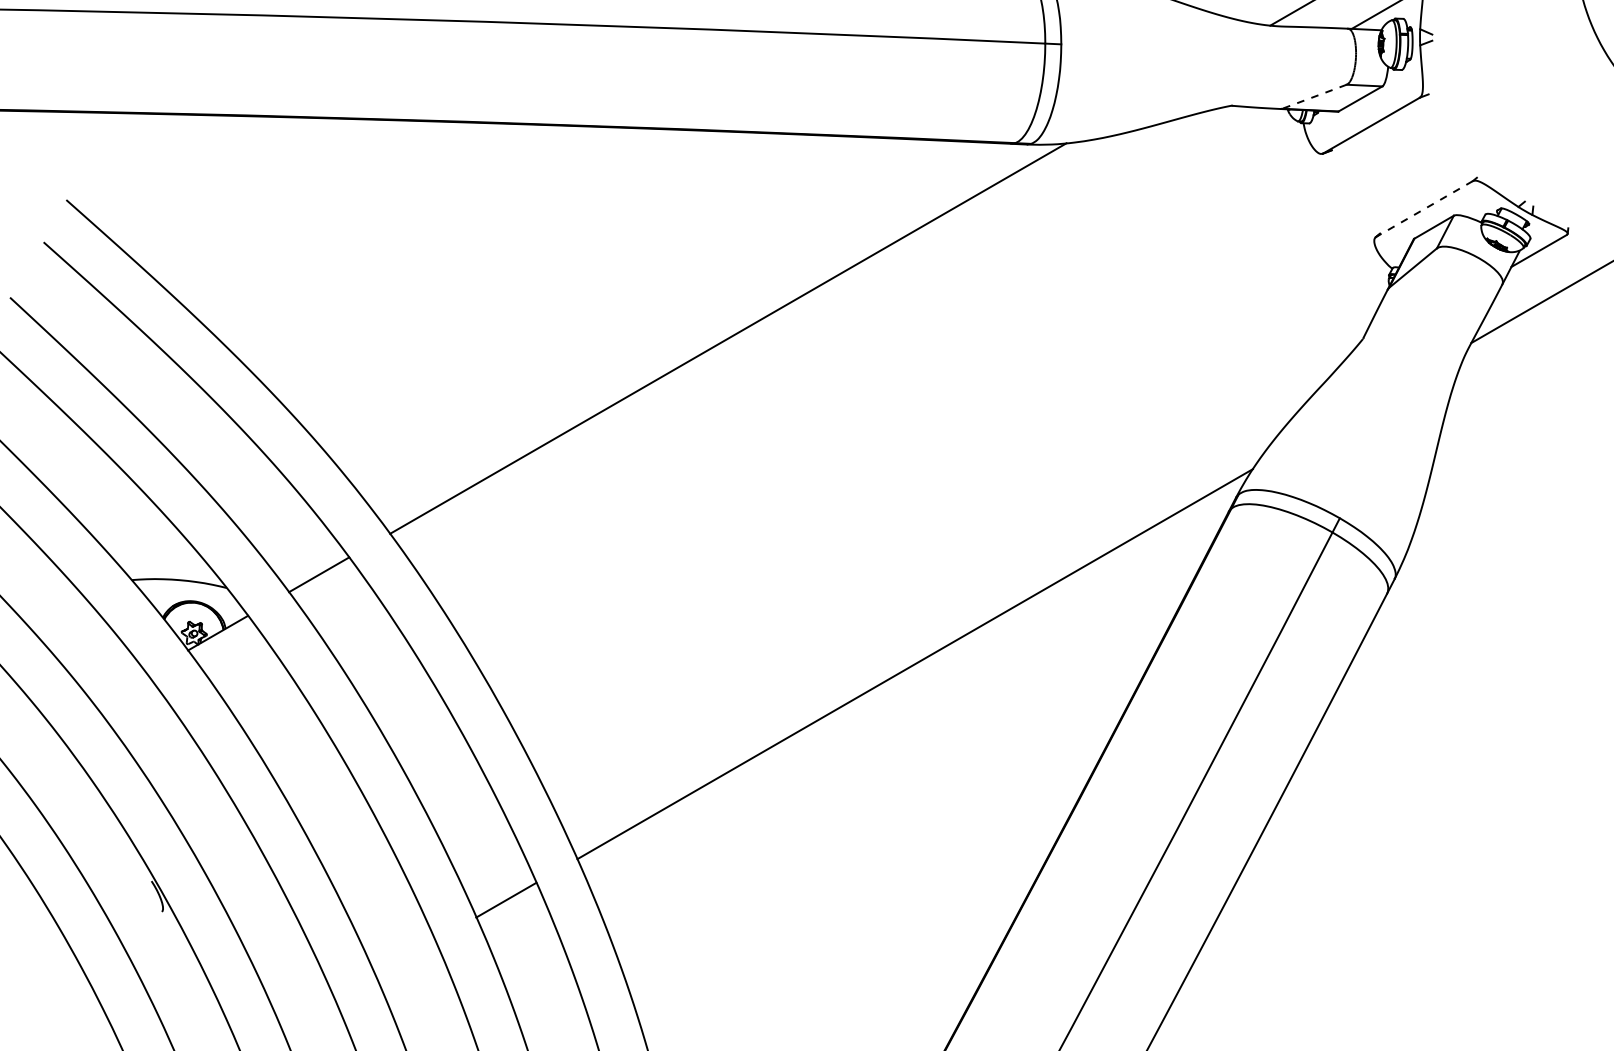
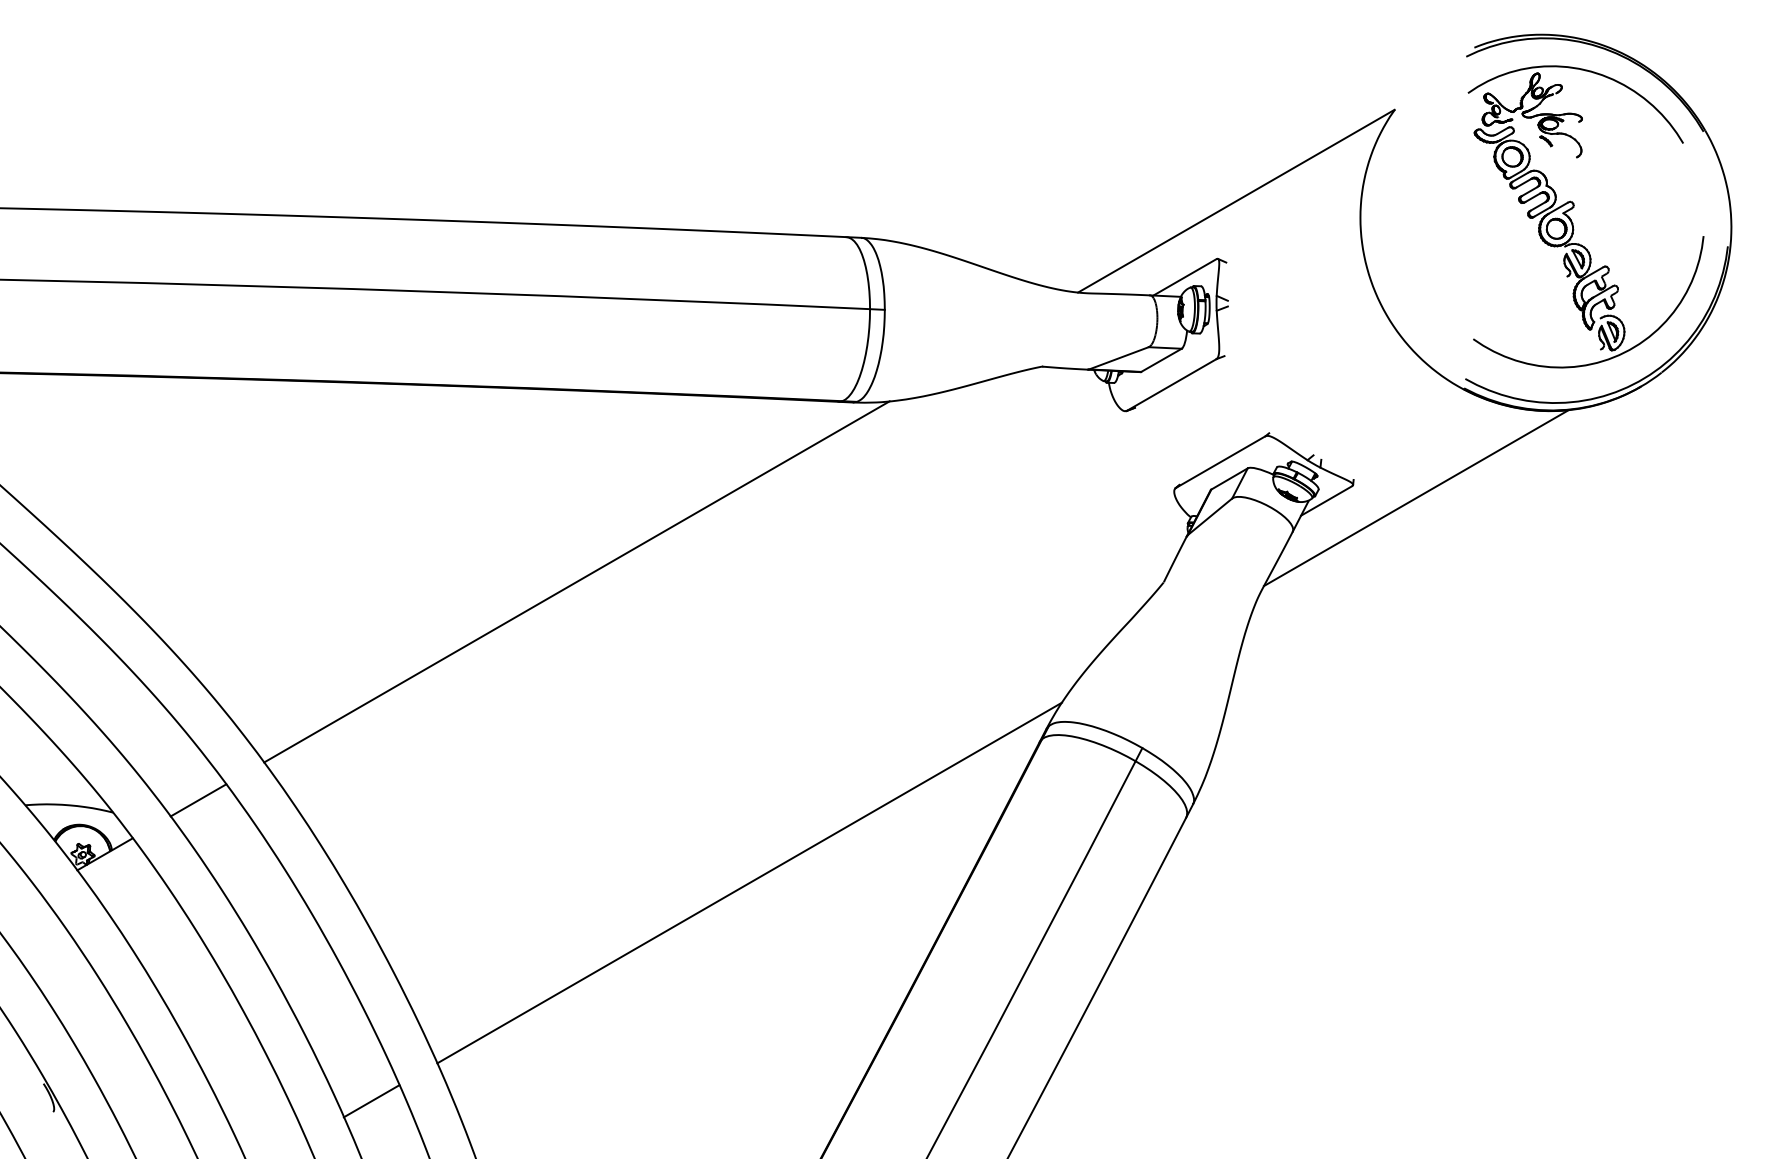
line: (1314, 96) -> (1118, 358), dashed -> solid
line: (1424, 209) -> (1220, 462), dashed -> solid

